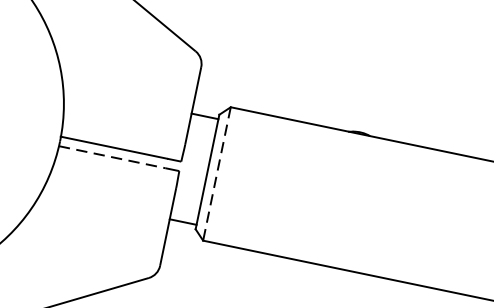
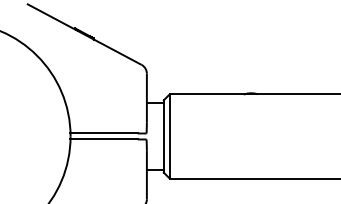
line: (112, 157) -> (104, 139), dashed -> solid
line: (216, 173) -> (169, 136), dashed -> solid

